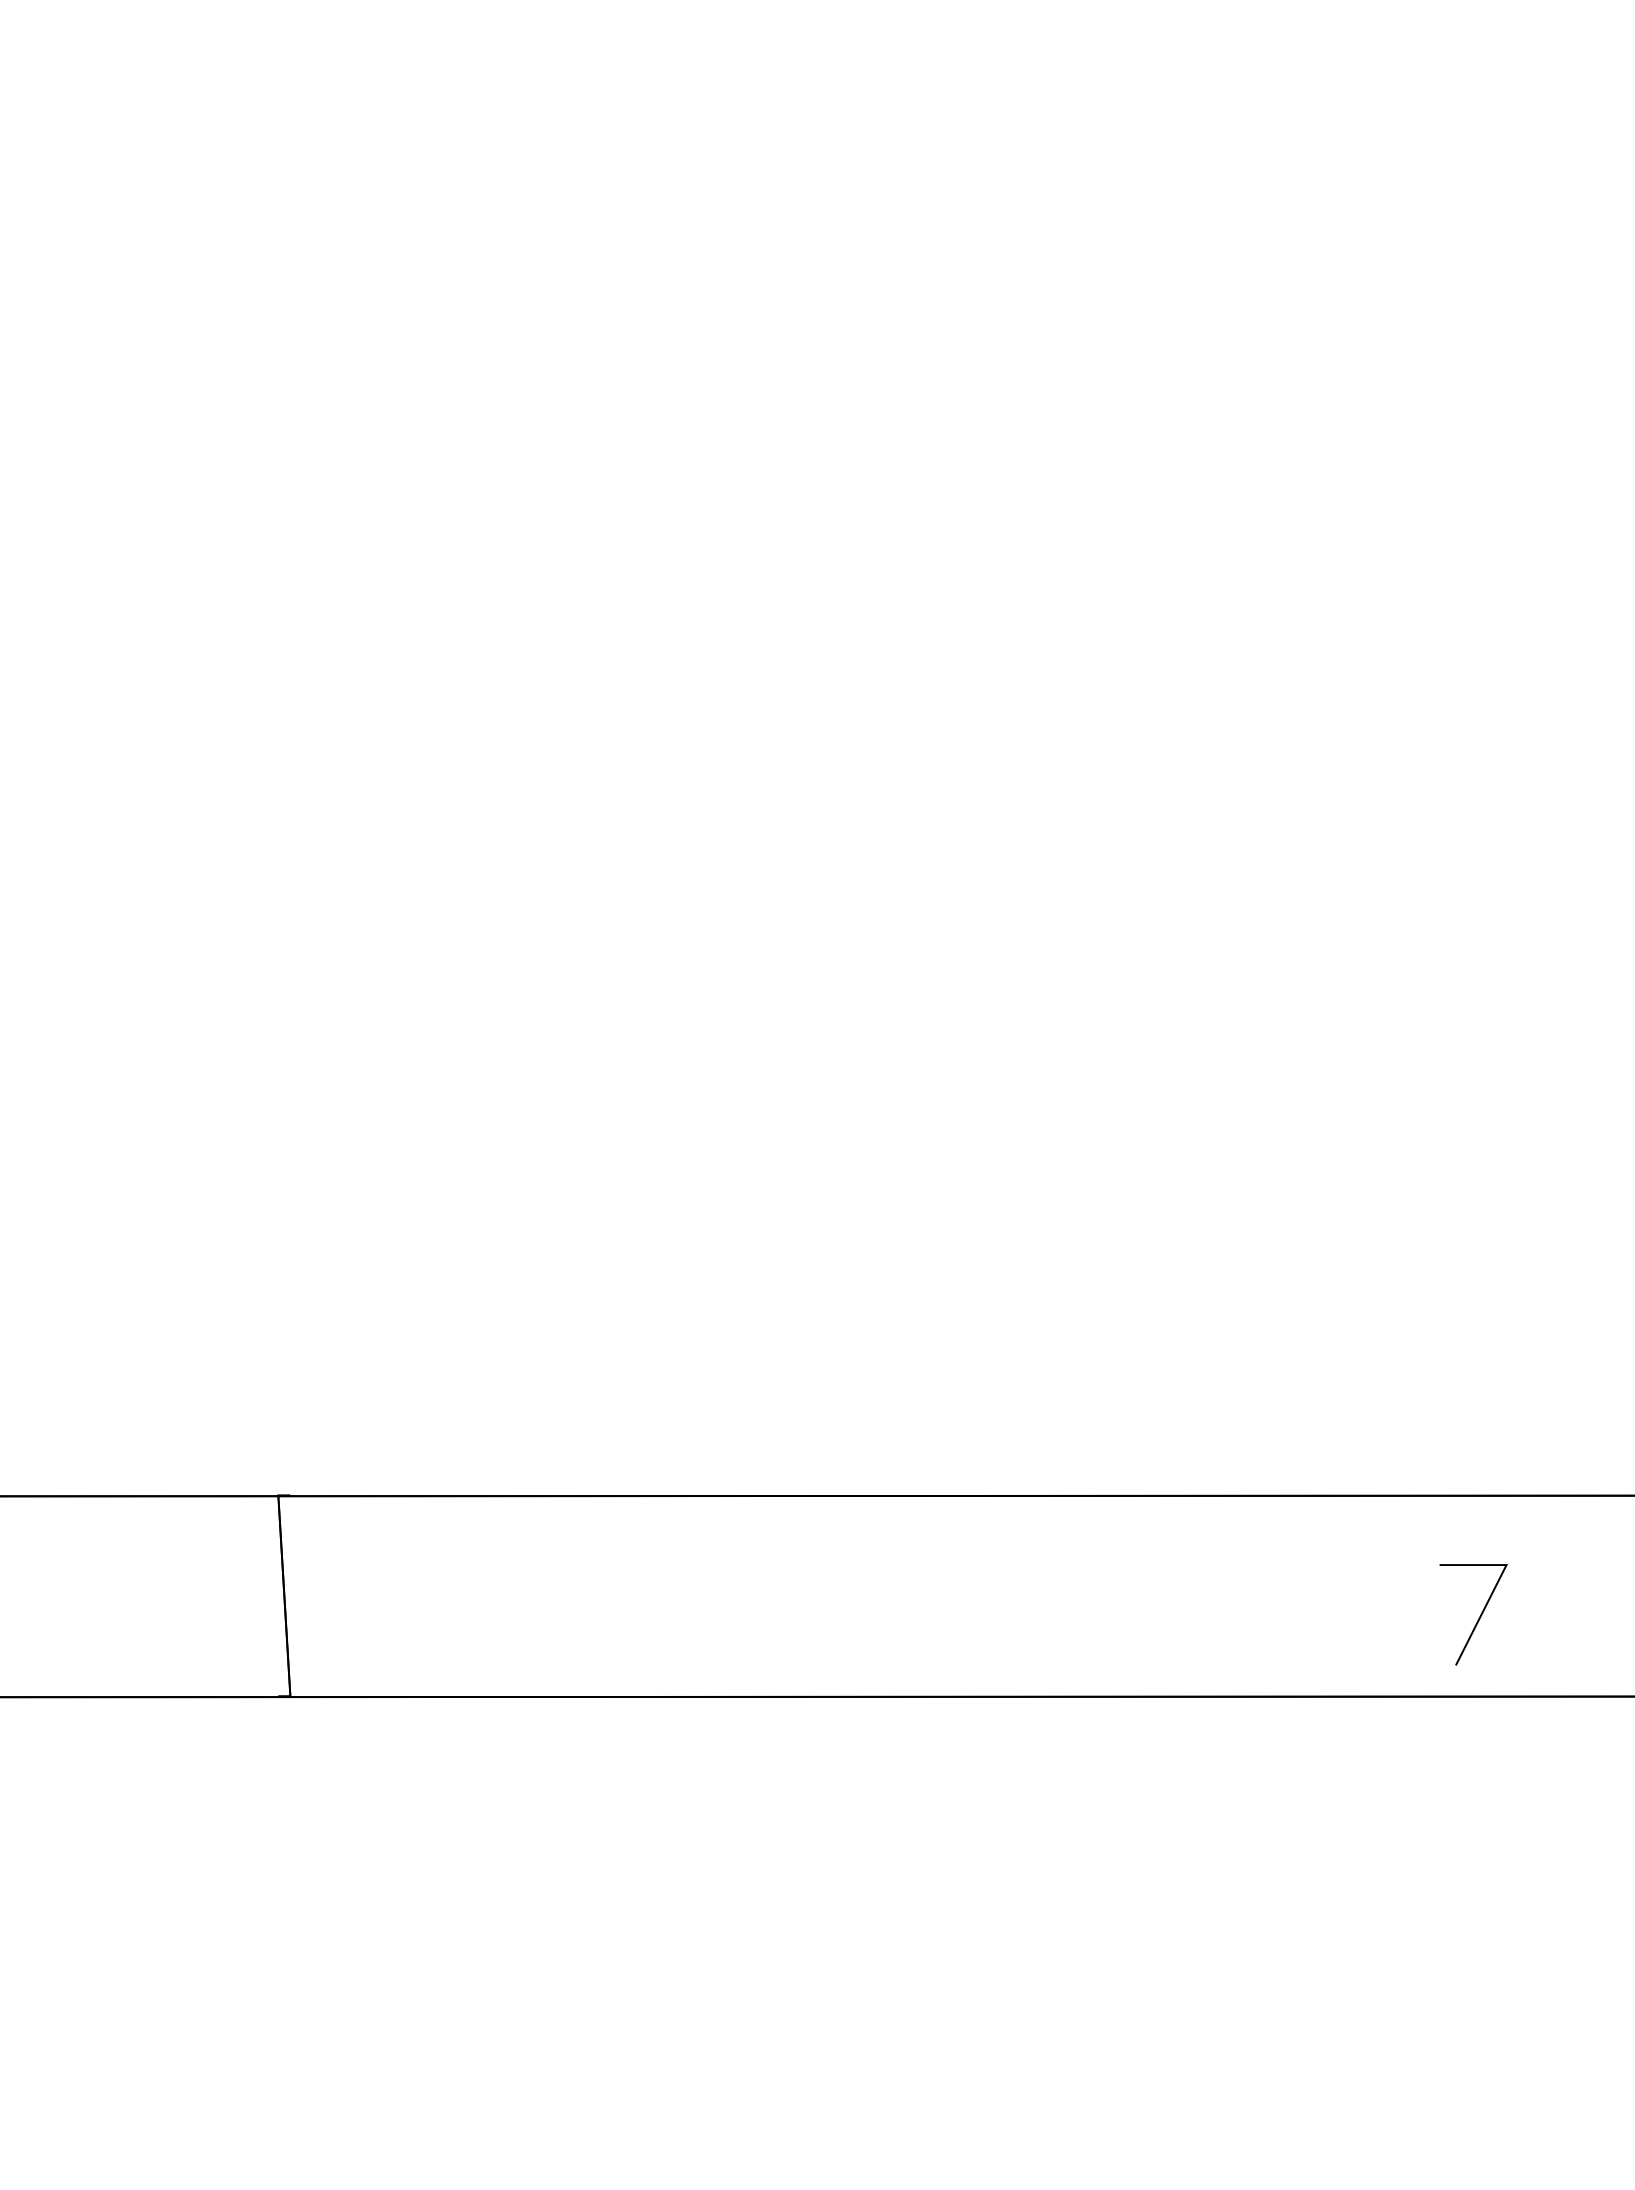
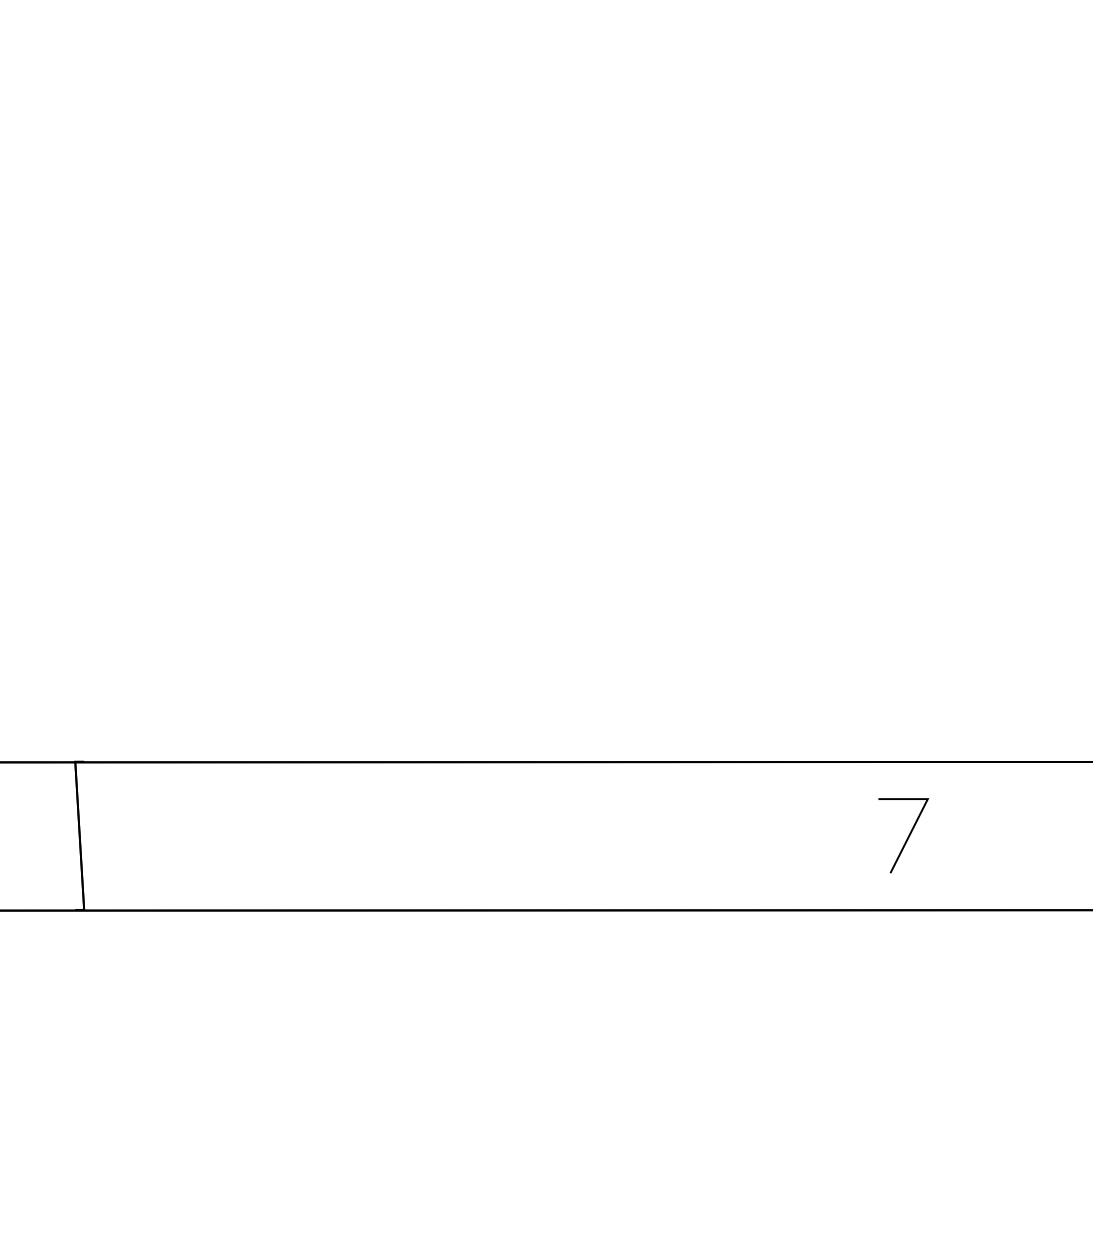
line: (1479, 1616) -> (907, 837), moved

